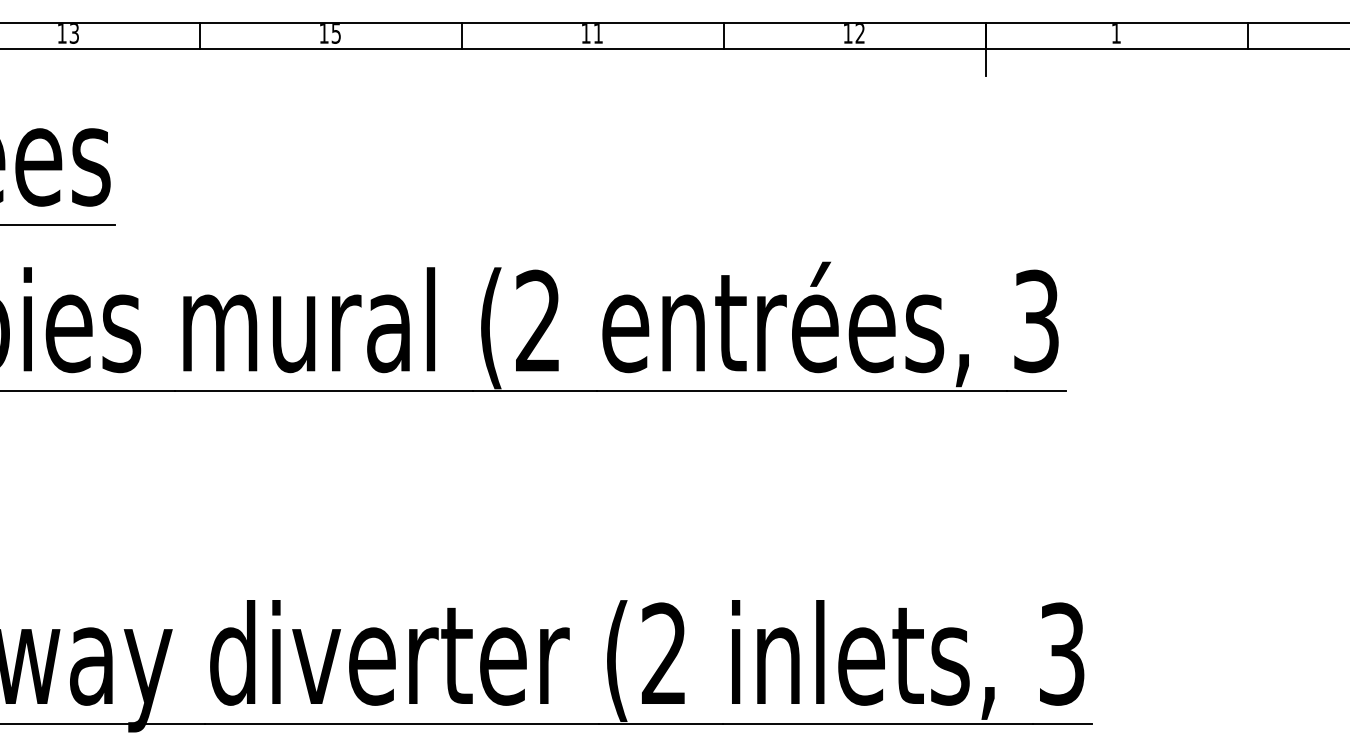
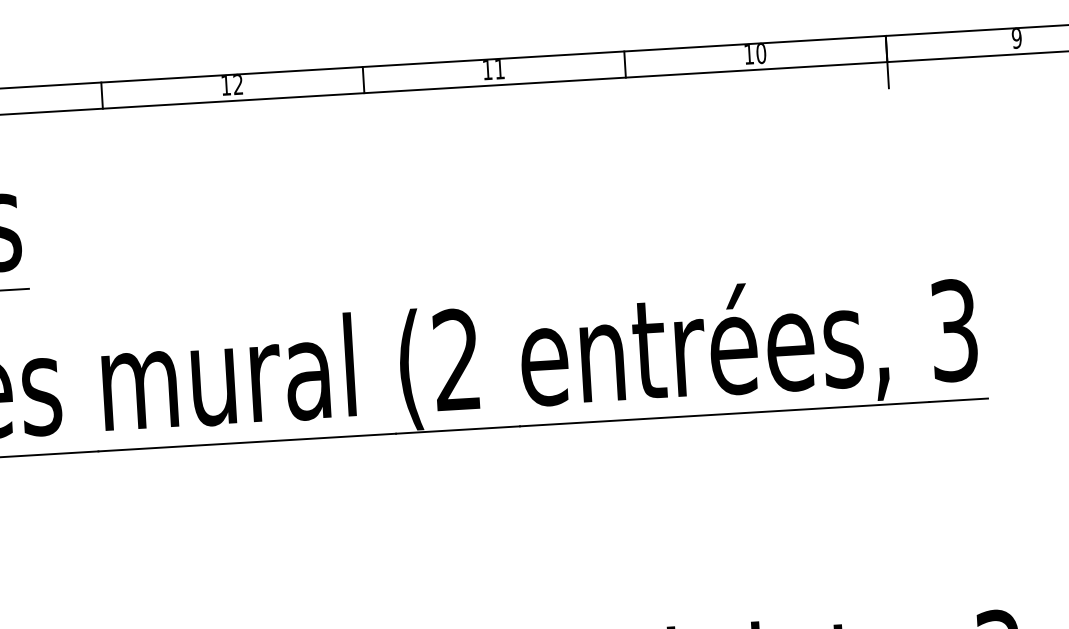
text: (335, 33) -> (237, 84), 15 -> 12
text: (860, 33) -> (761, 53), 12 -> 10
text: (1116, 33) -> (1017, 38), 1 -> 9

